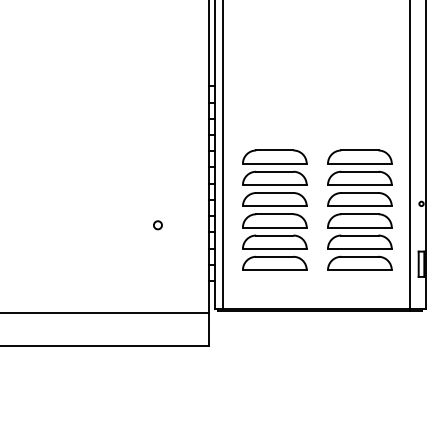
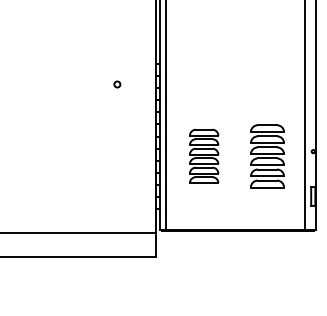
part: (273, 210) -> (203, 156), size x0.6
part: (359, 210) -> (267, 156), size x0.7
circle: (158, 225) -> (117, 84), moved

